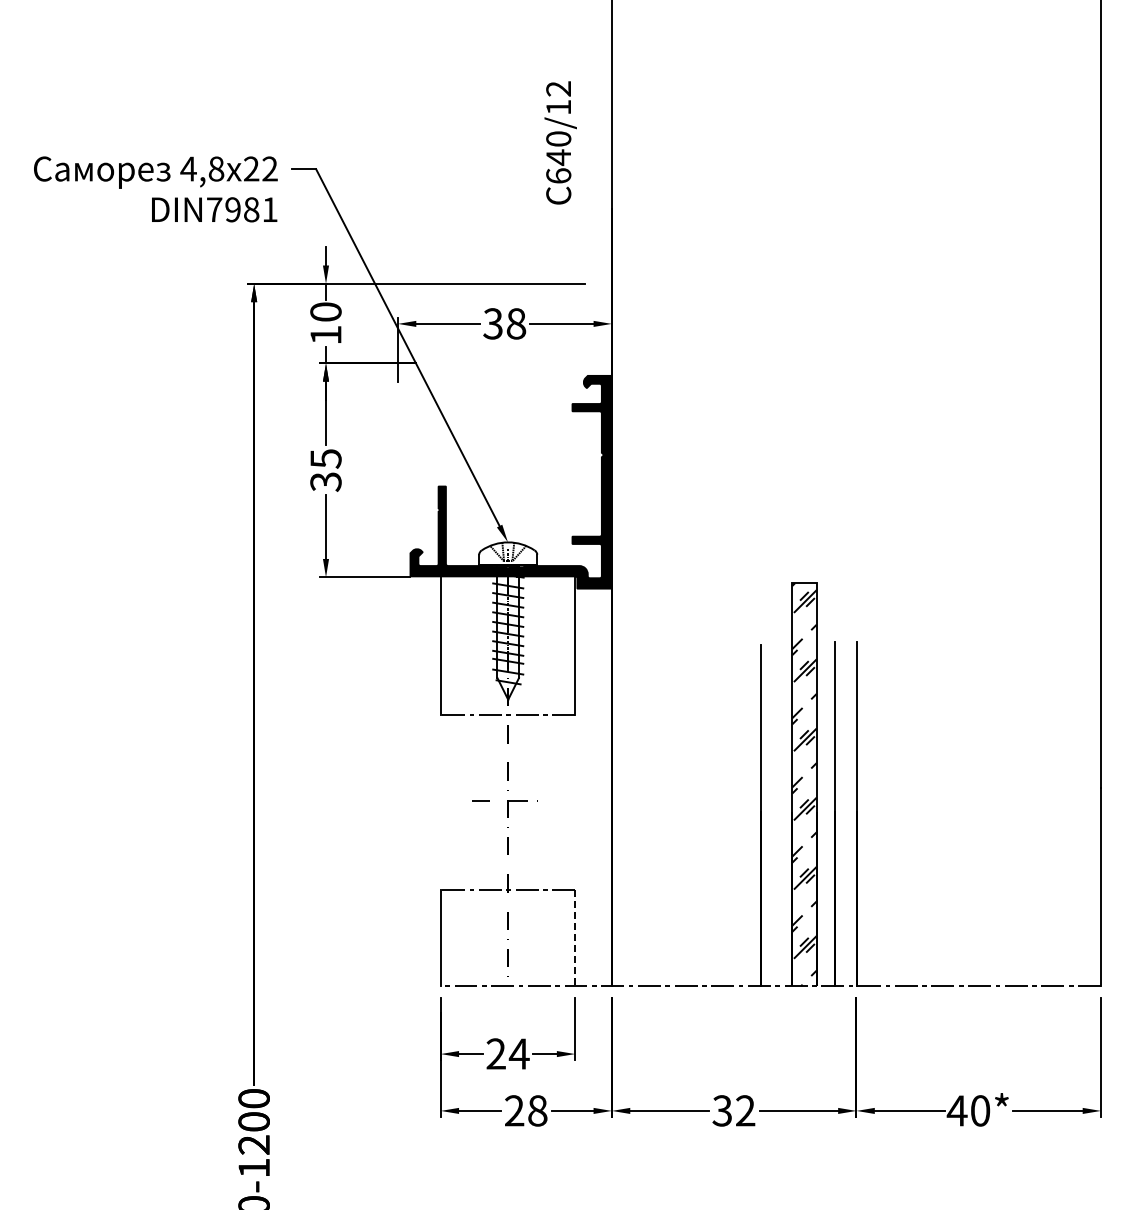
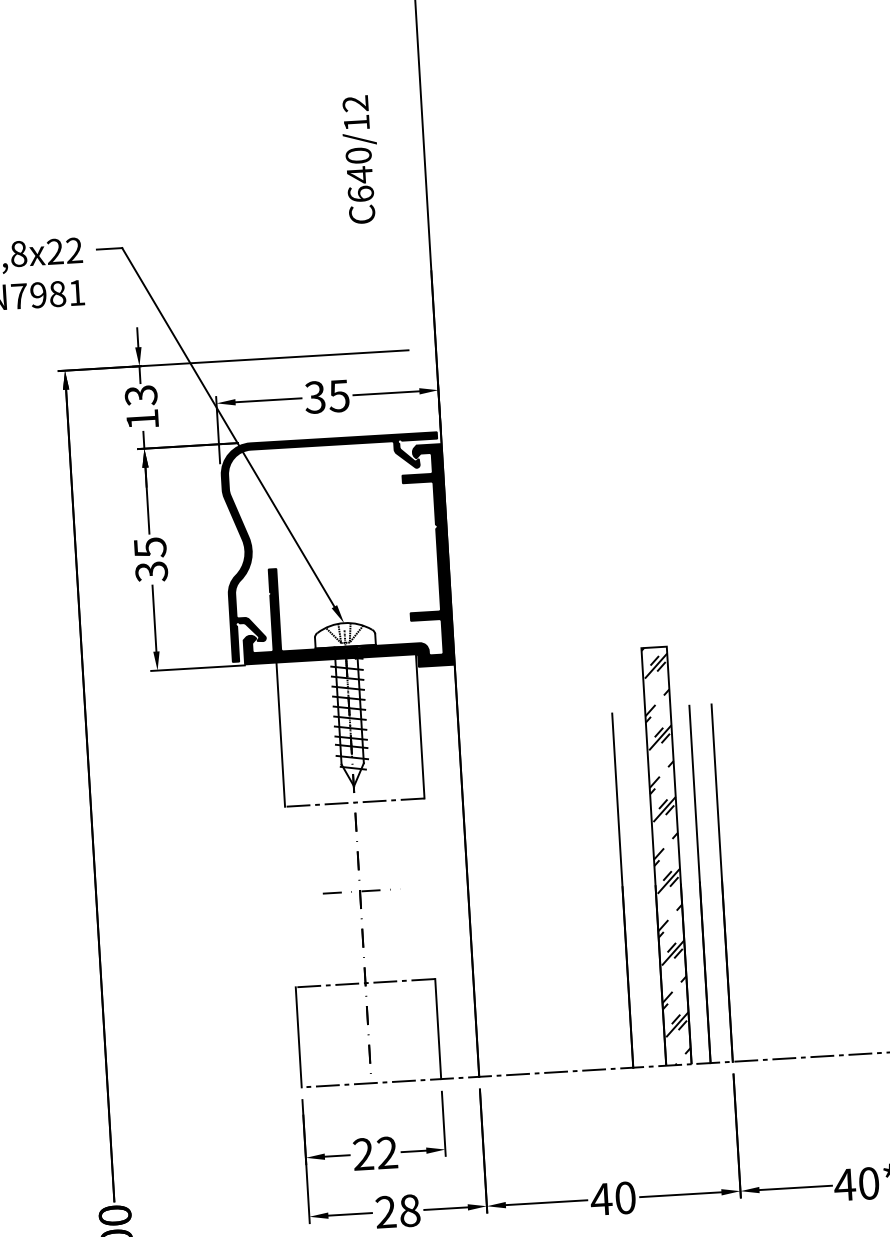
text: (560, 142) -> (360, 159), moved
text: (325, 312) -> (140, 396), 10 -> 13
text: (516, 323) -> (339, 395), 38 -> 35
fill: (502, 468) -> (333, 546), added
line: (575, 938) -> (438, 1029), dashed -> solid
text: (518, 1053) -> (386, 1152), 24 -> 22
text: (733, 1110) -> (612, 1198), 32 -> 40

